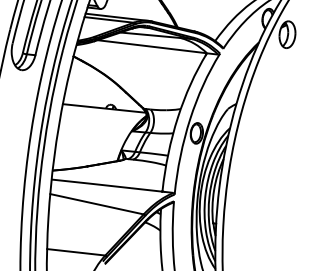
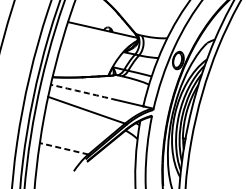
arc: (91, 183) -> (84, 92), solid -> dashed
line: (75, 252) -> (63, 148), solid -> dashed

